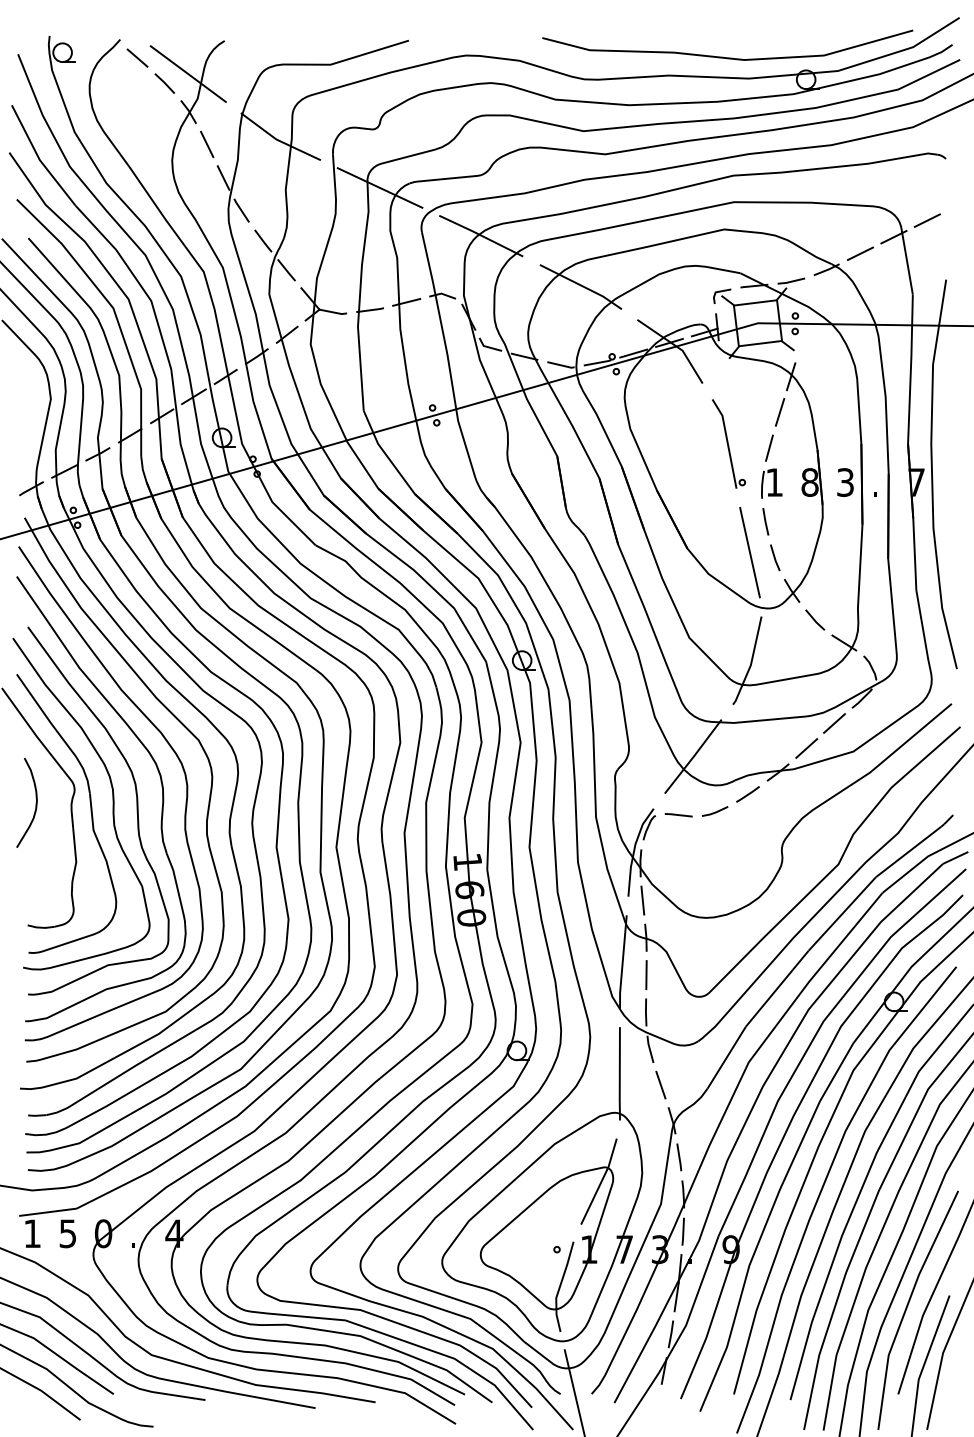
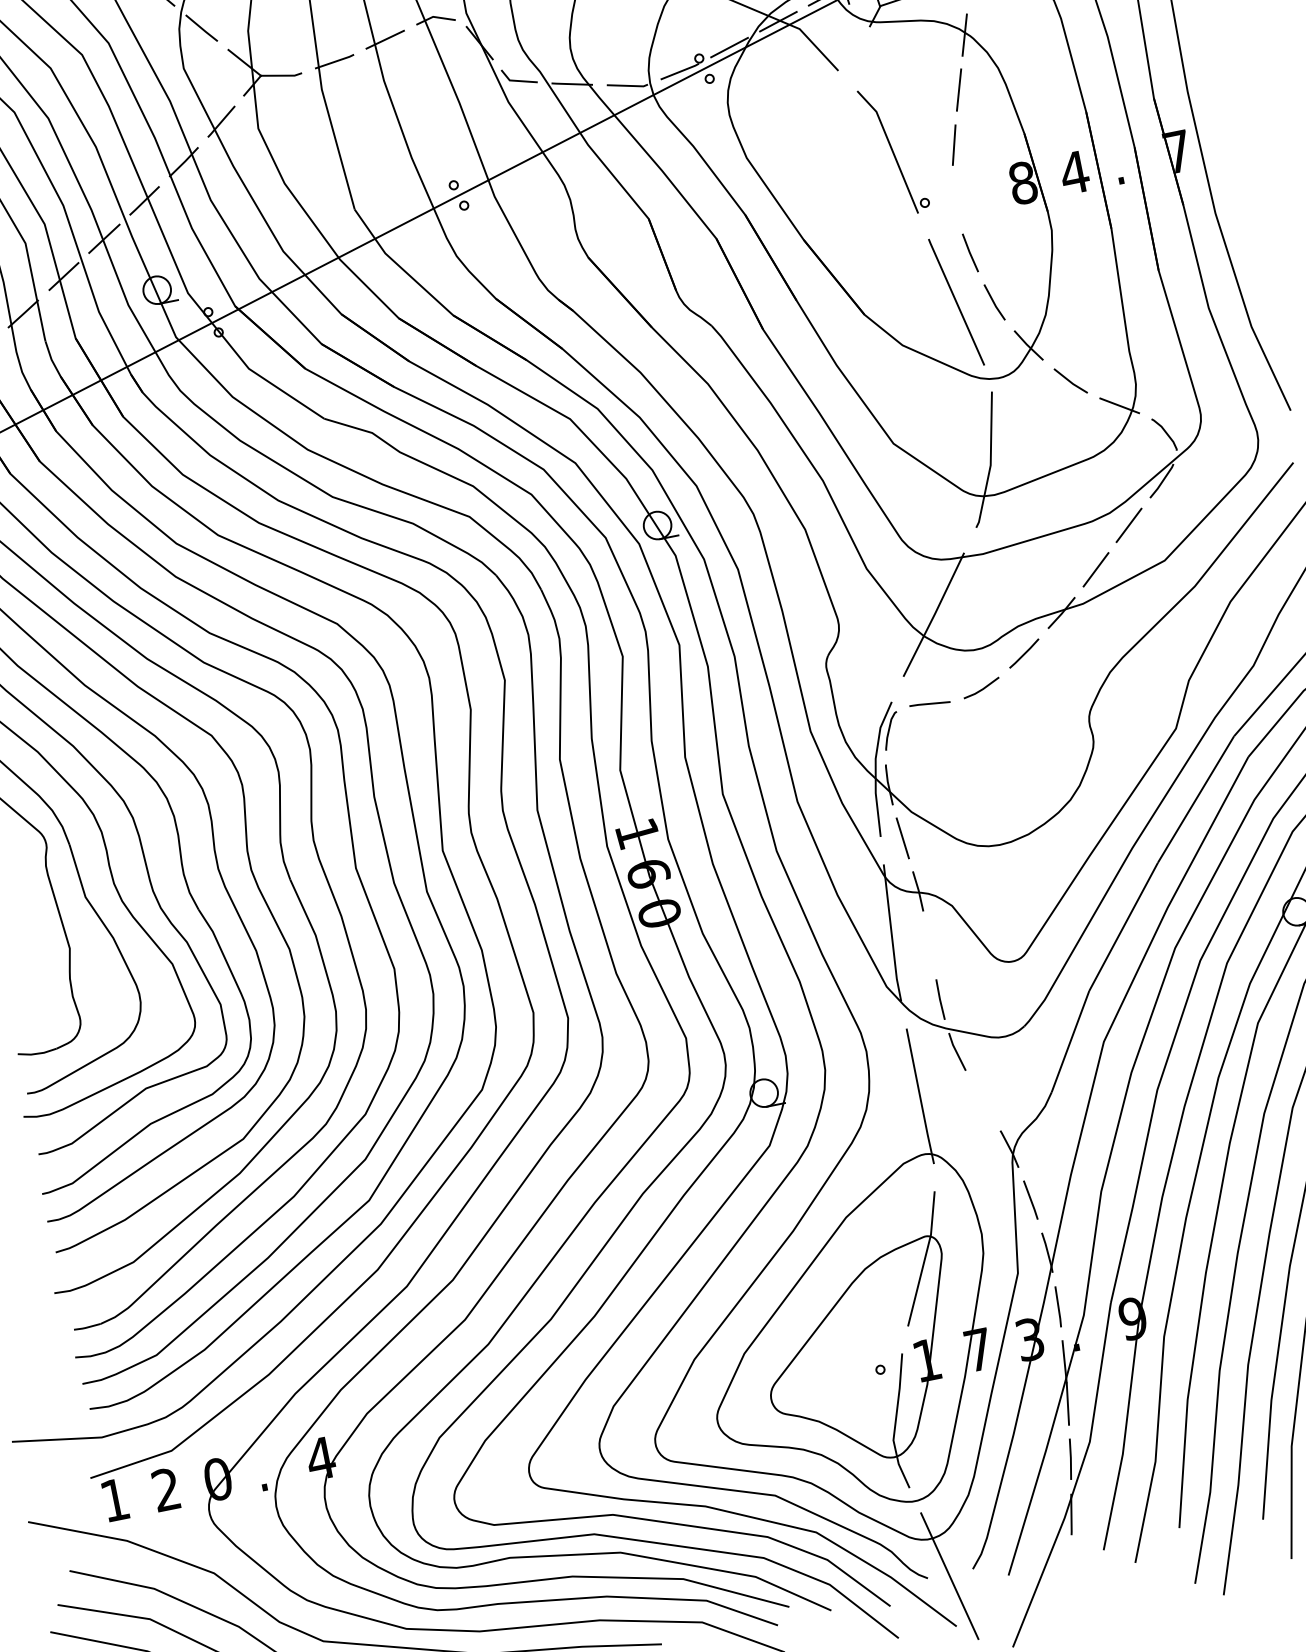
text: (845, 482) -> (1074, 172), 3 -> 4
part: (771, 483) -> (967, 195), removed
line: (646, 975) -> (930, 945), removed
line: (660, 1084) -> (982, 1099), removed
text: (67, 1233) -> (165, 1489), 5 -> 2

